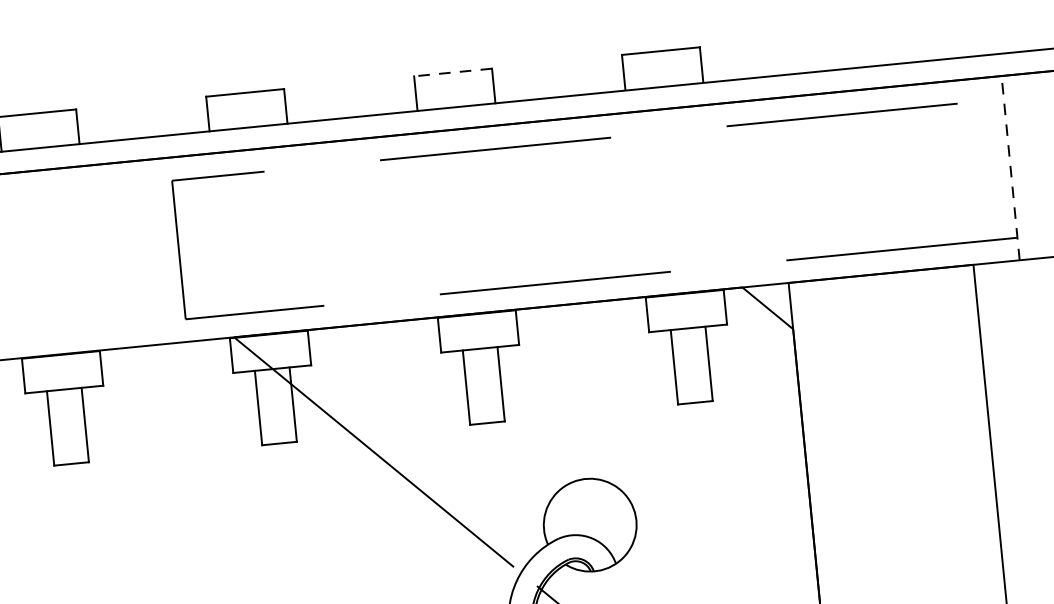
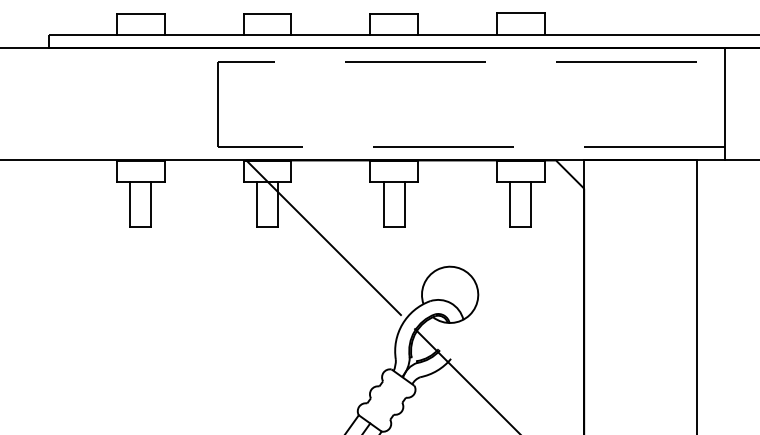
line: (453, 72) -> (394, 13), dashed -> solid
line: (1009, 166) -> (724, 103), dashed -> solid

